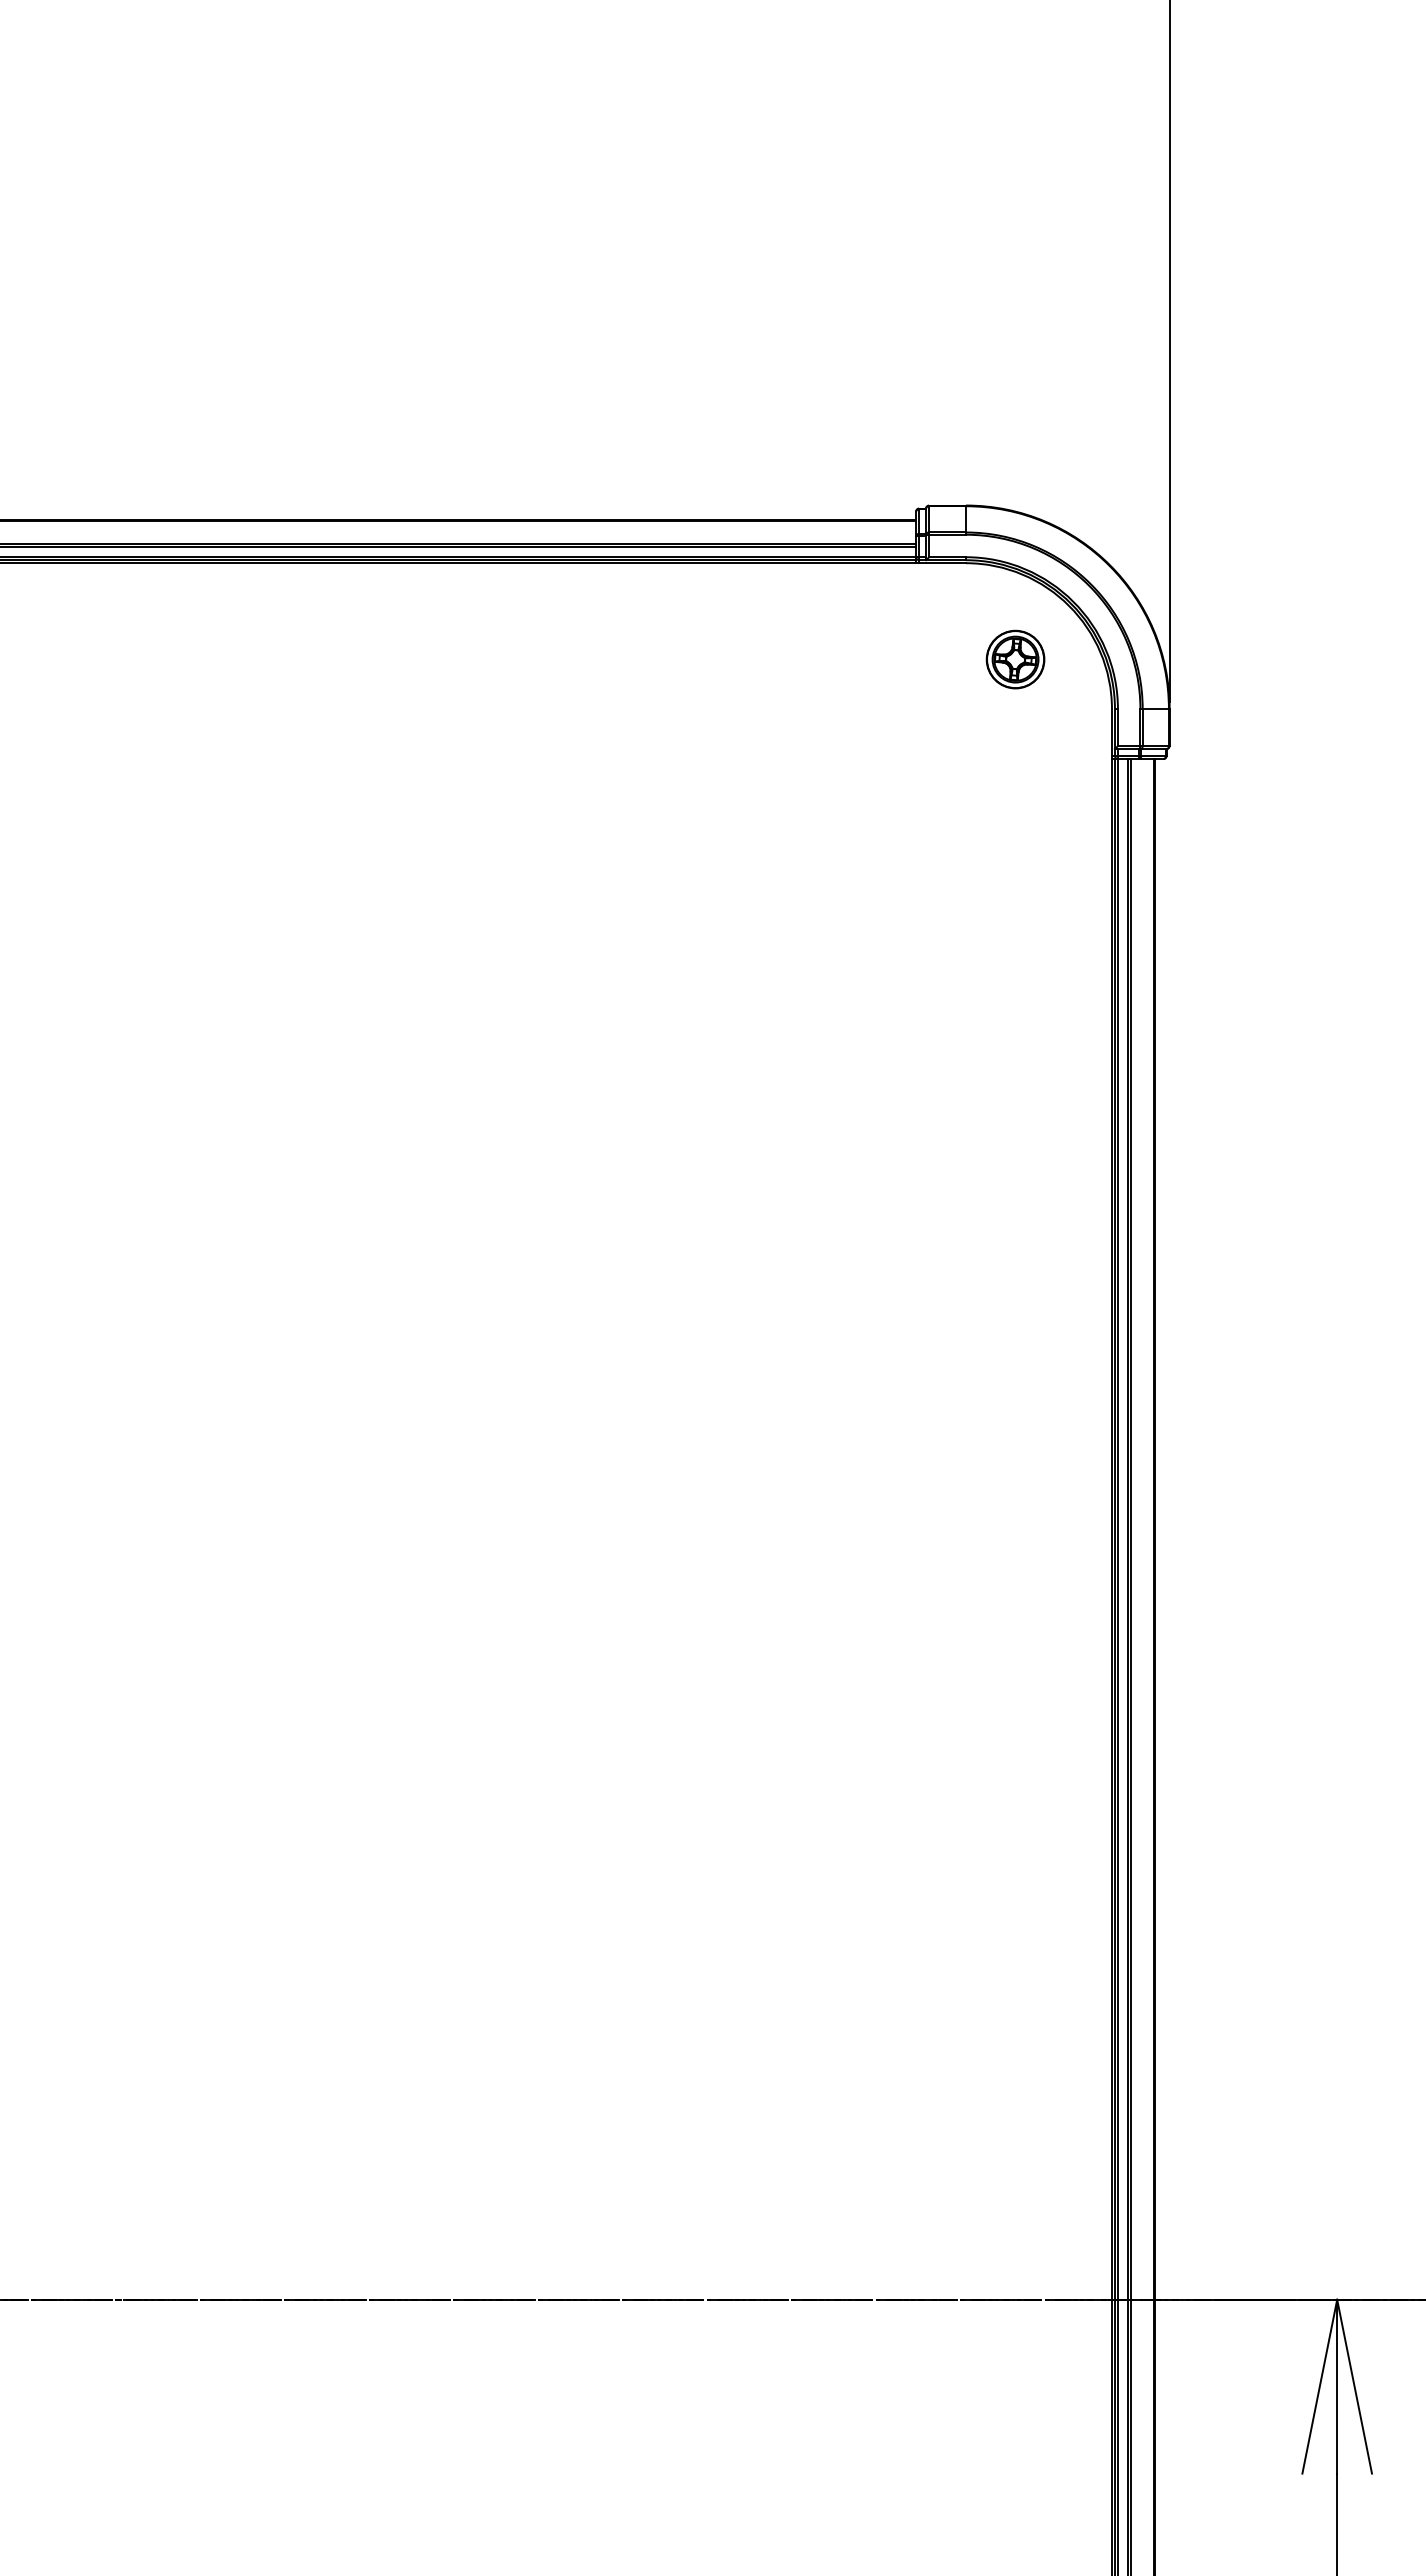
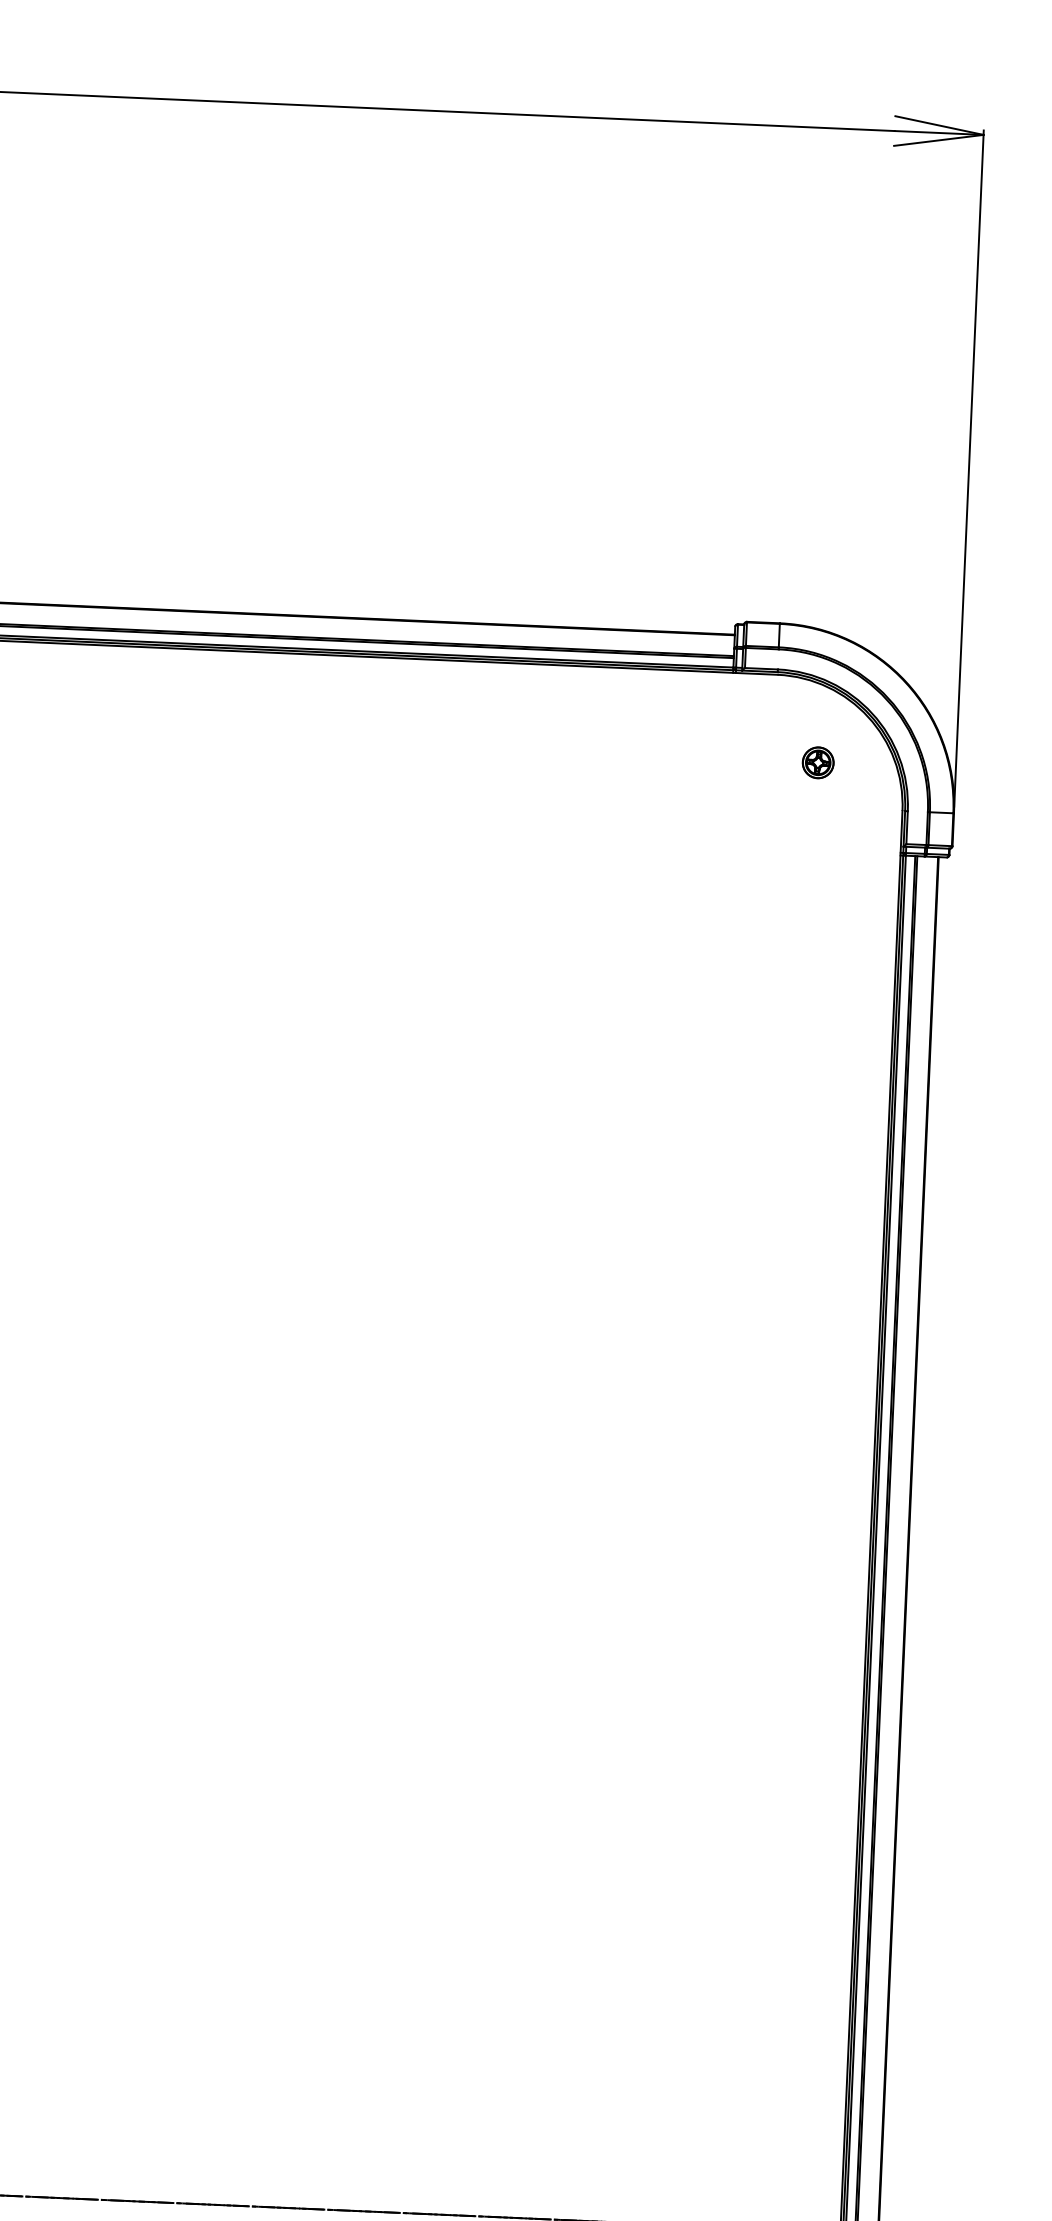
part: (1015, 659) -> (818, 762), size x0.6

